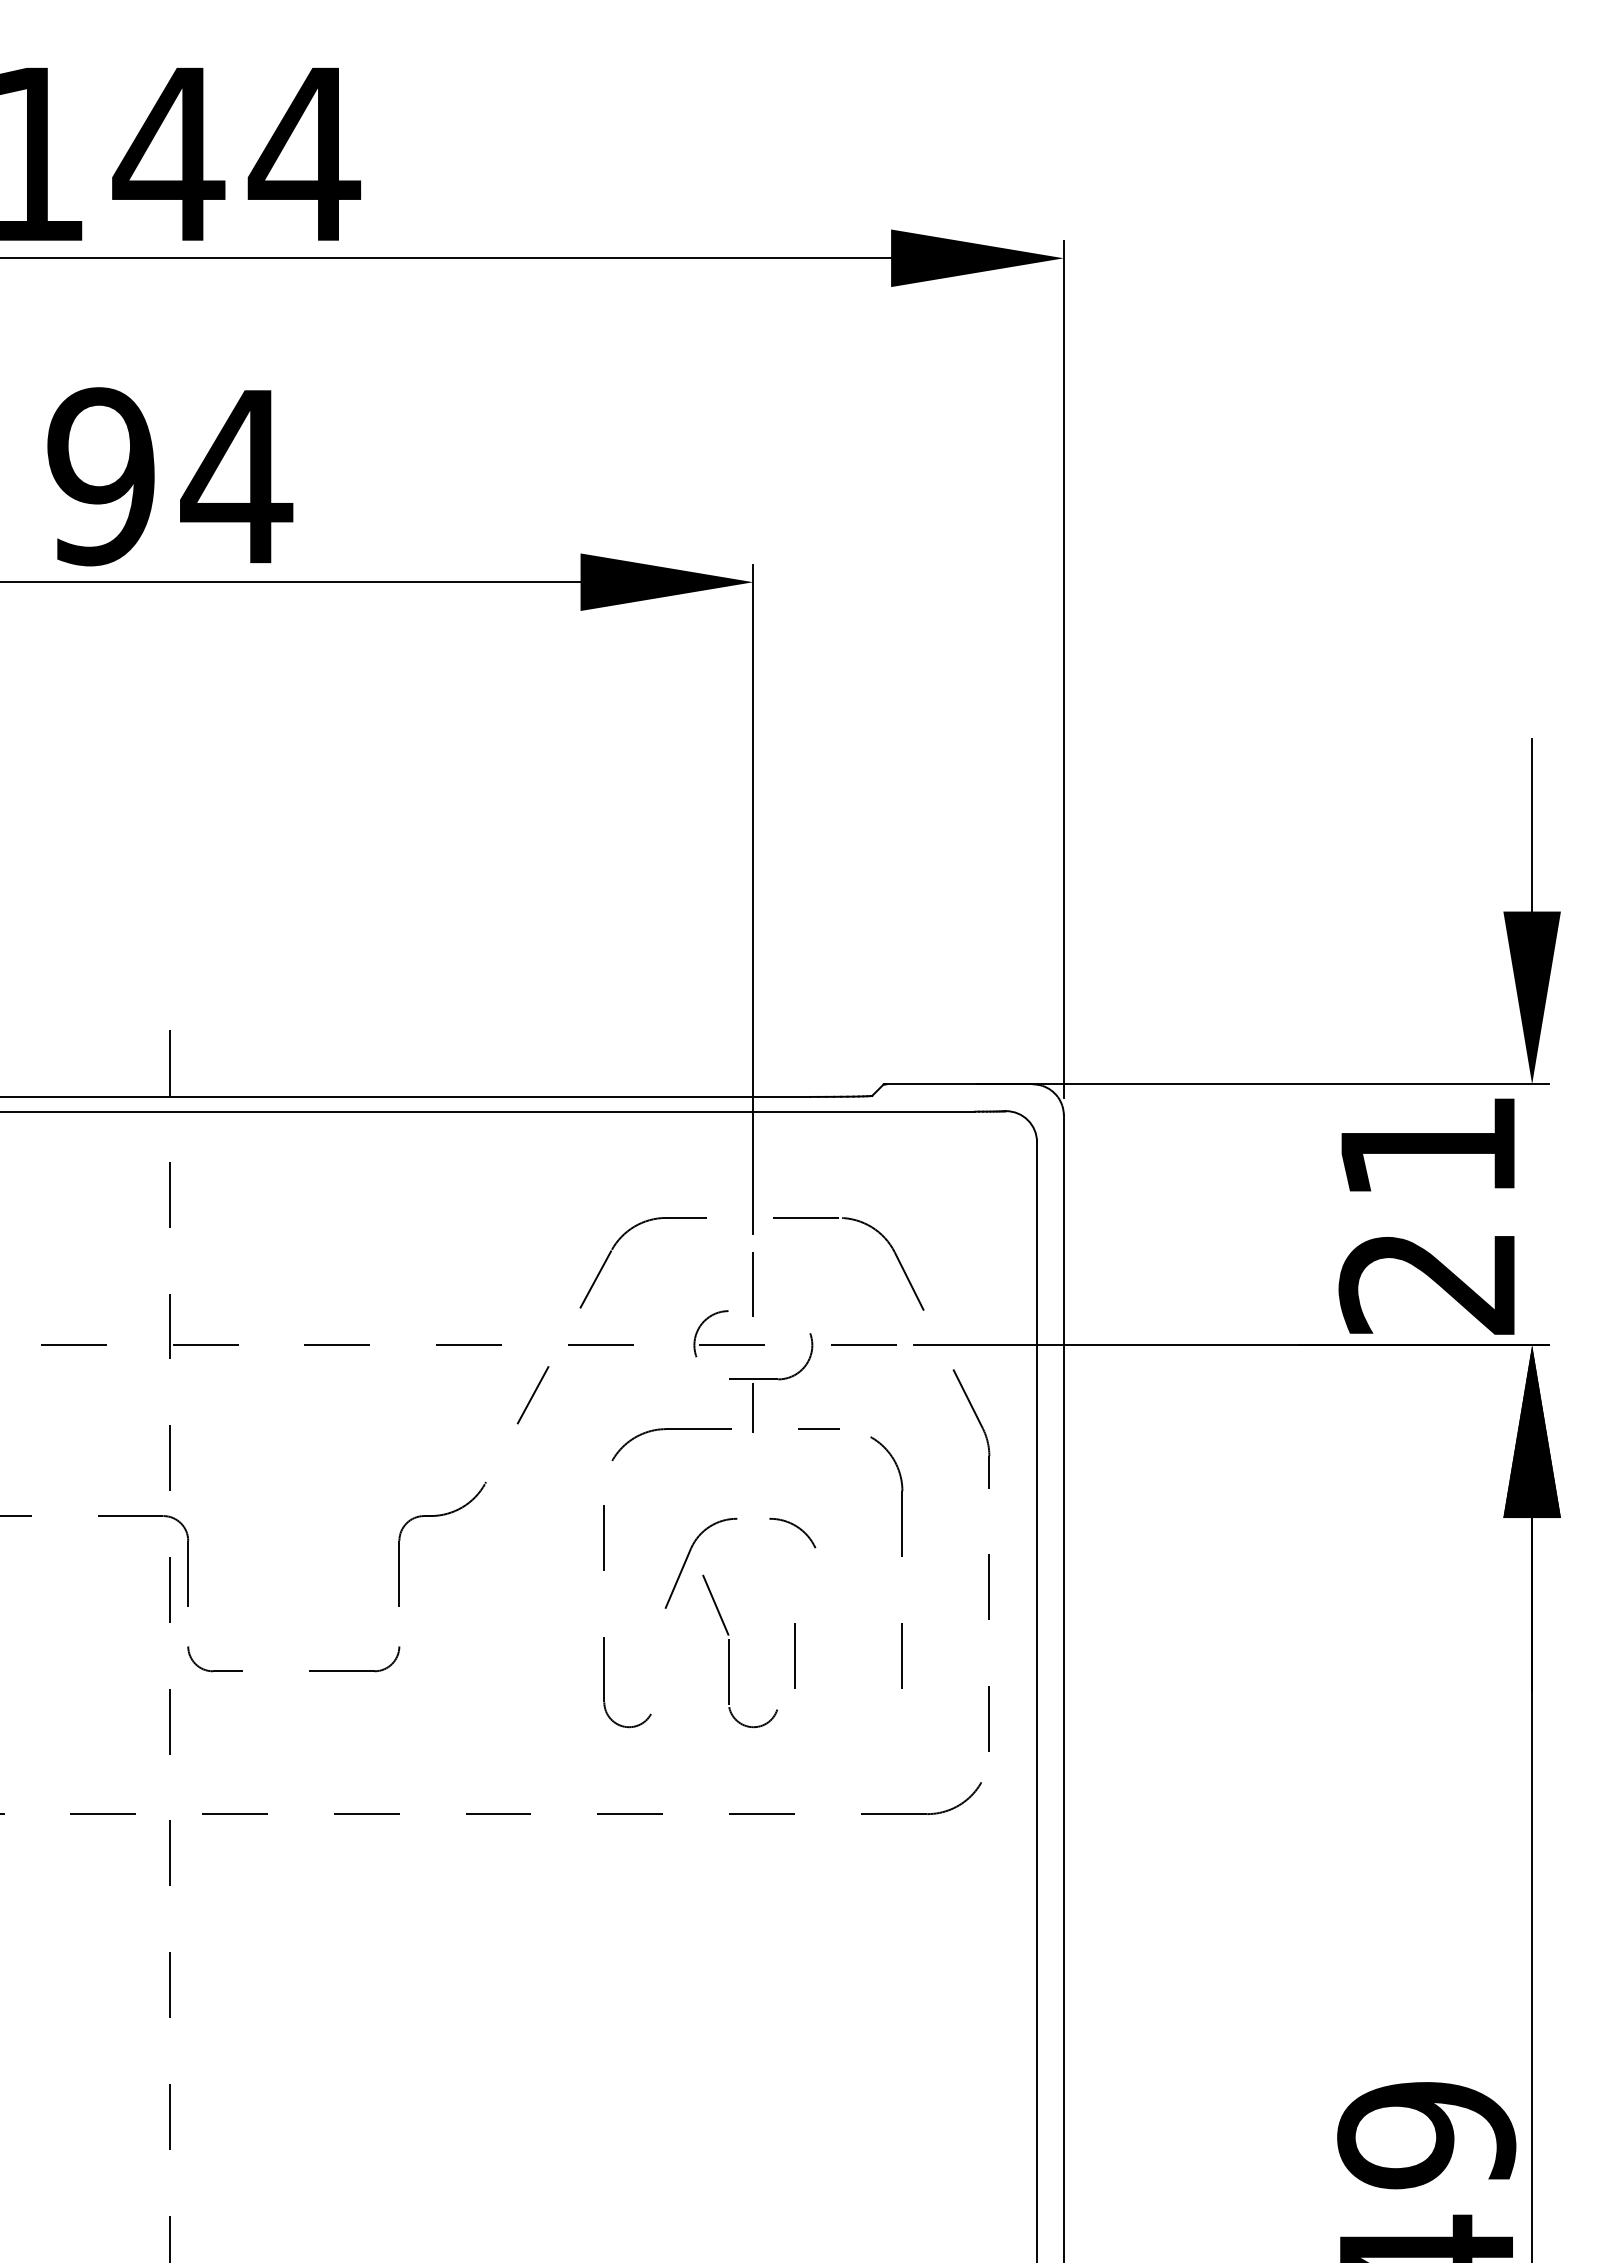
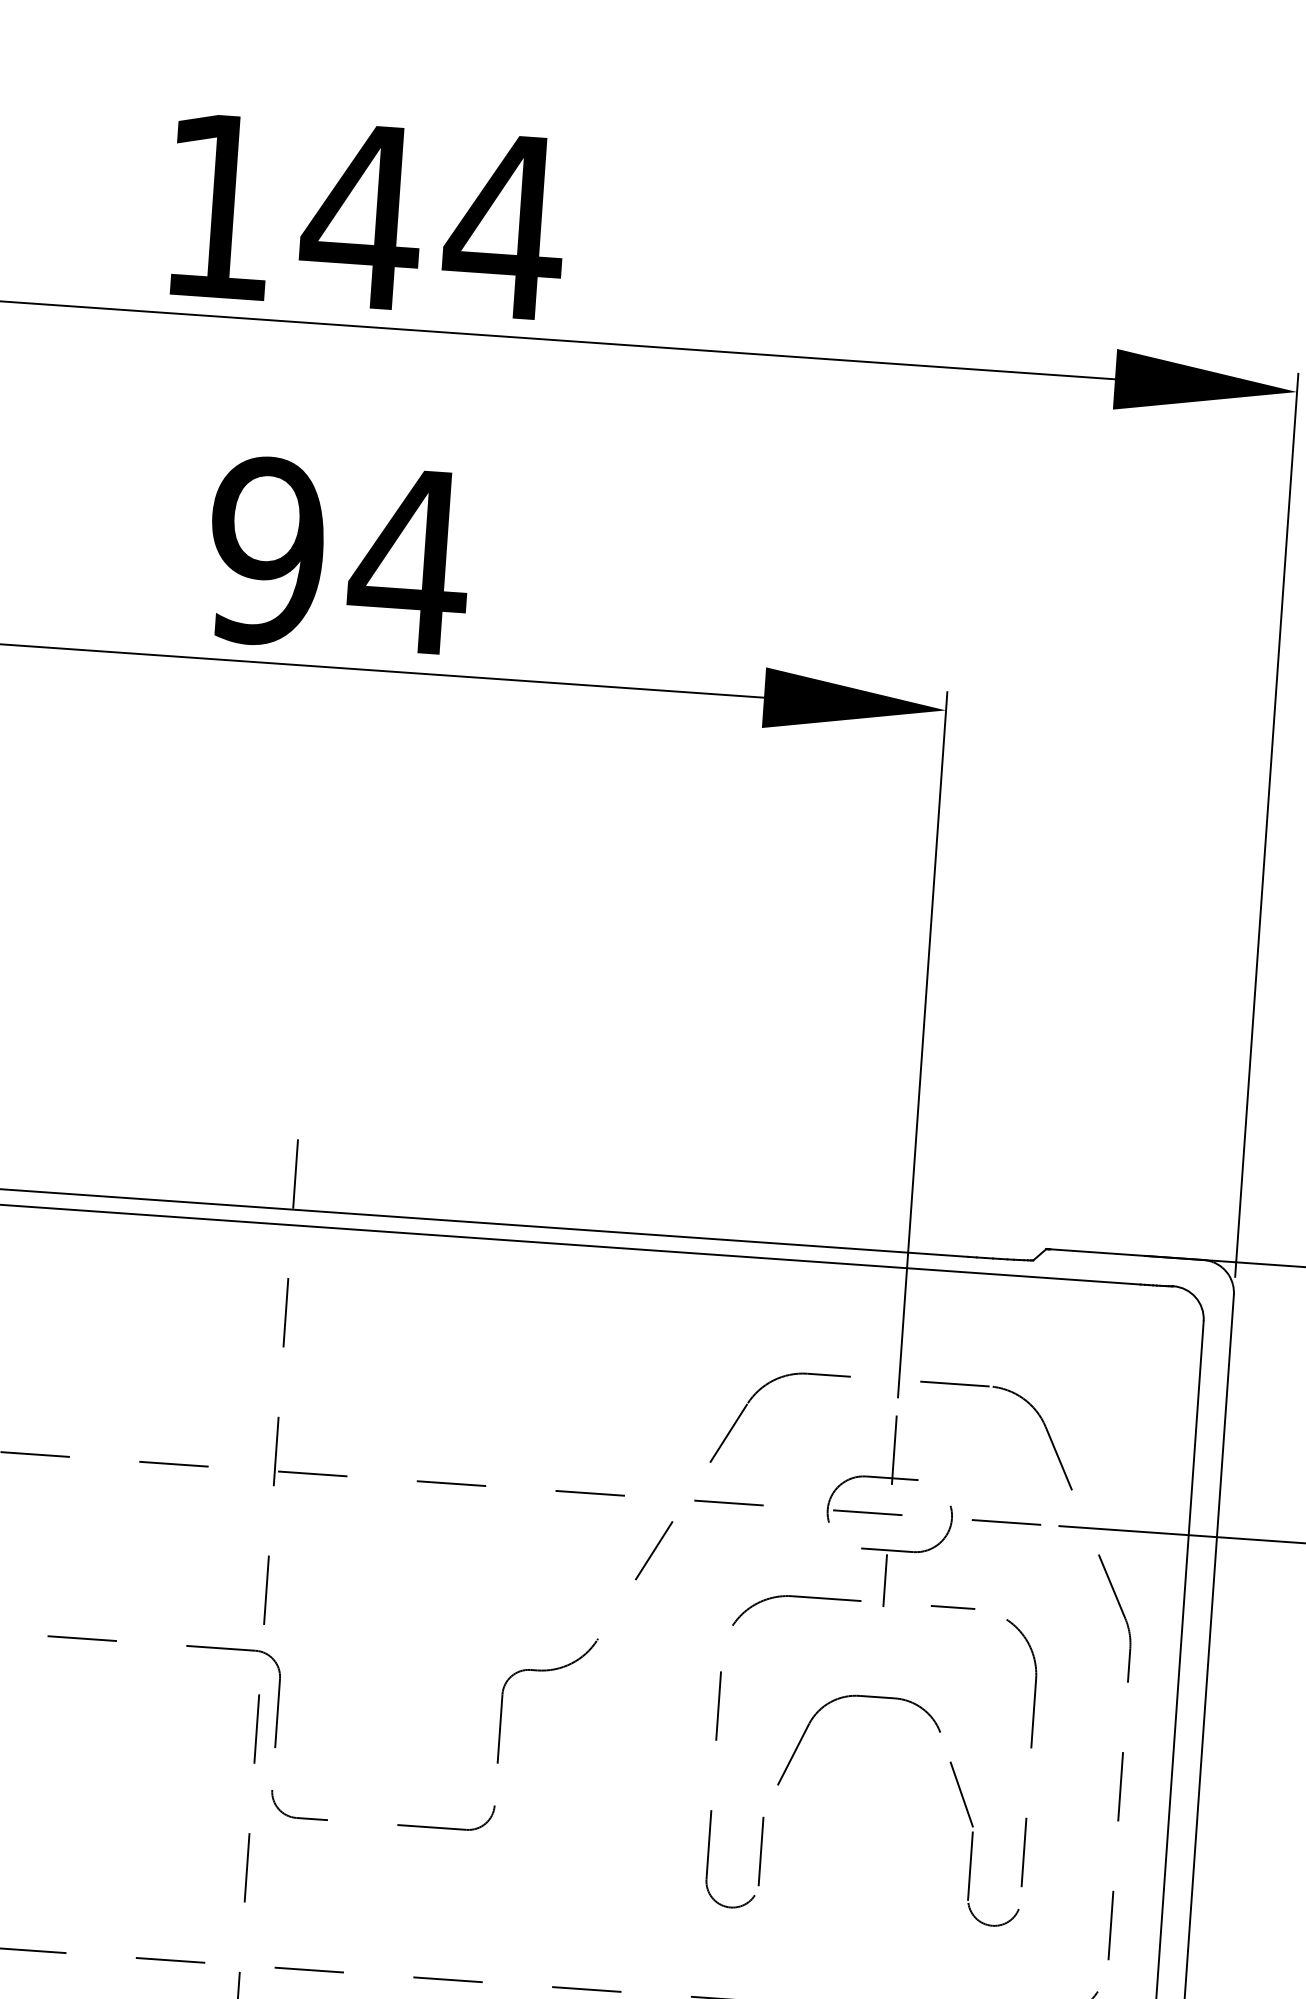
line: (753, 1311) -> (892, 1478), added
line: (753, 1518) -> (877, 1696), added
part: (729, 1651) -> (972, 1844), moved
line: (794, 1655) -> (760, 1850), moved

